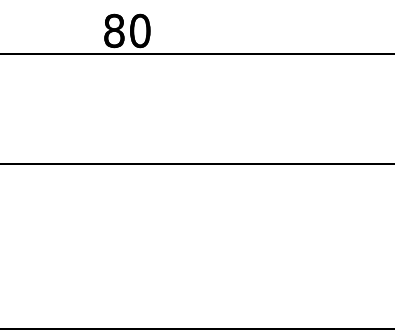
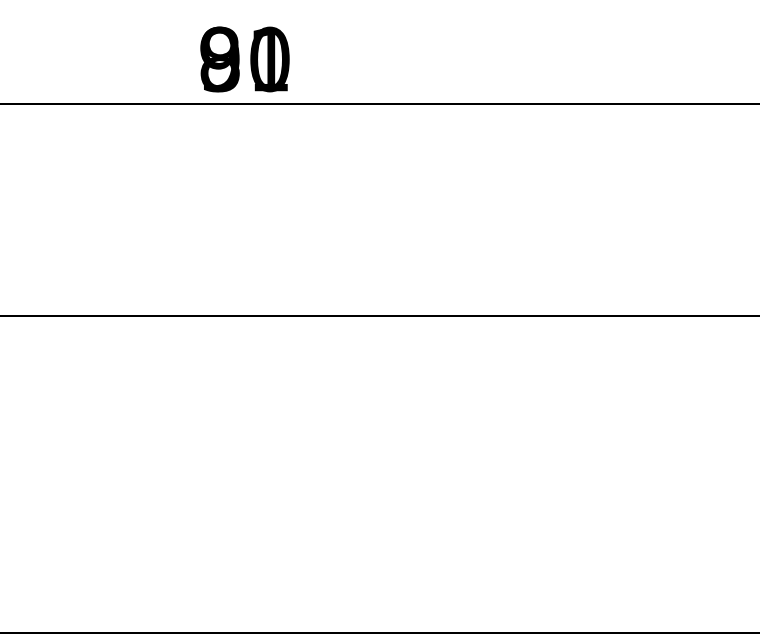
text: (127, 30) -> (245, 58), 80 -> 91

